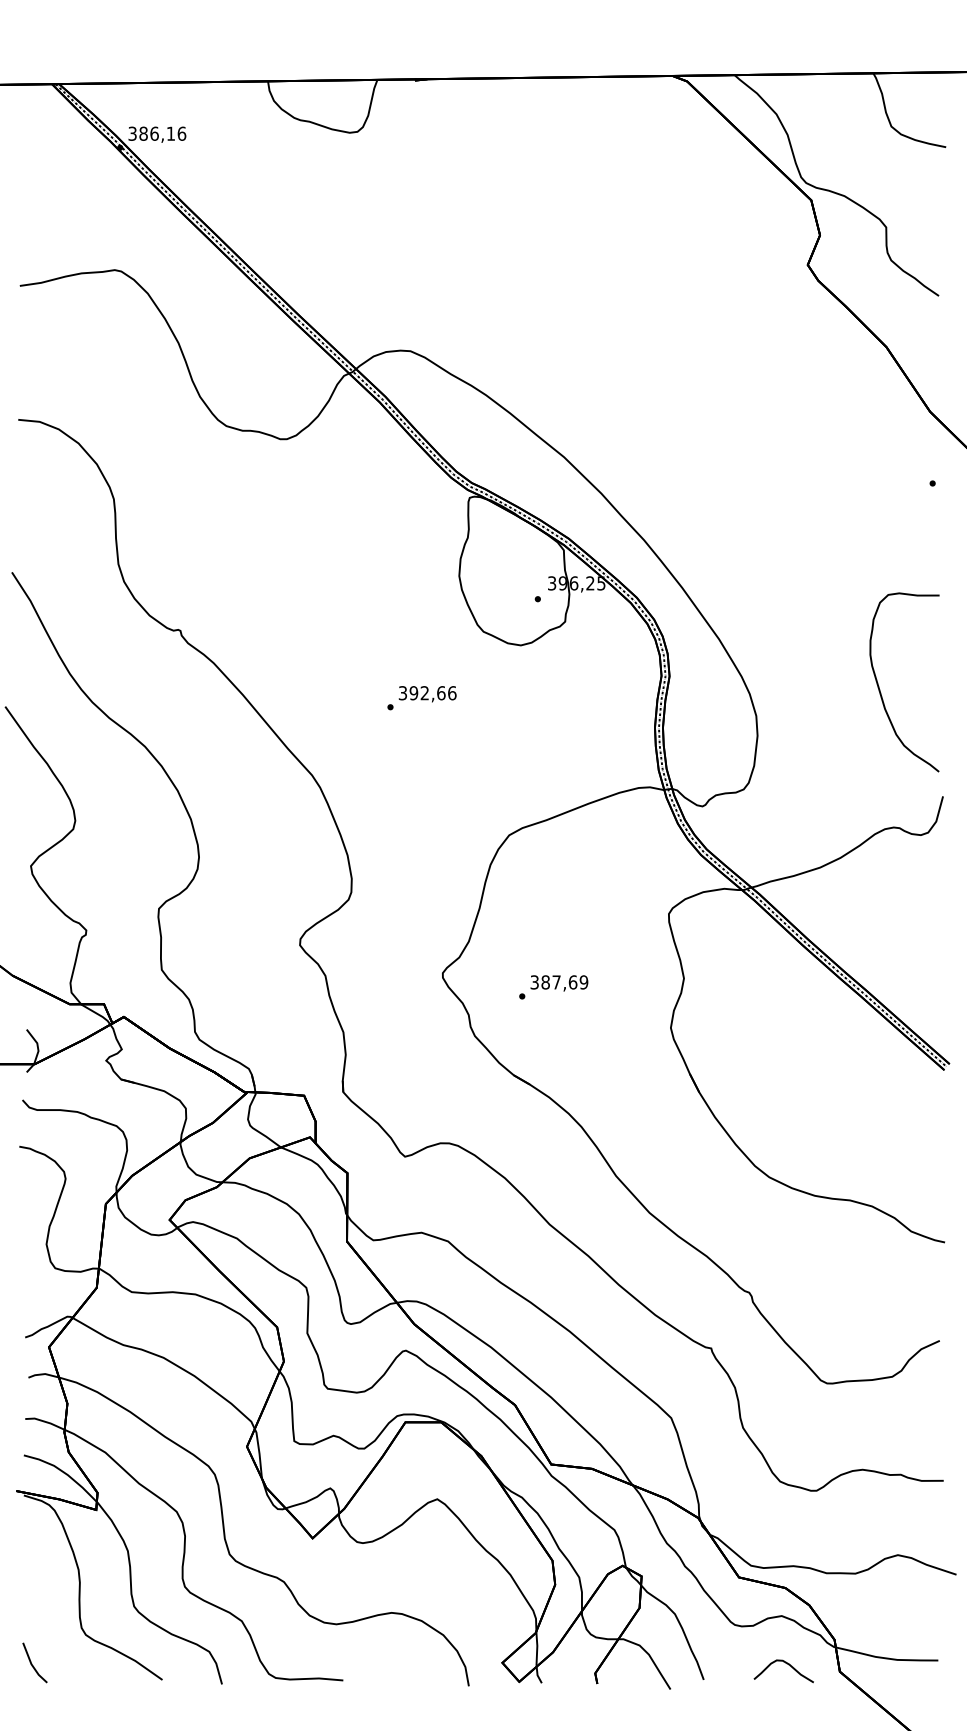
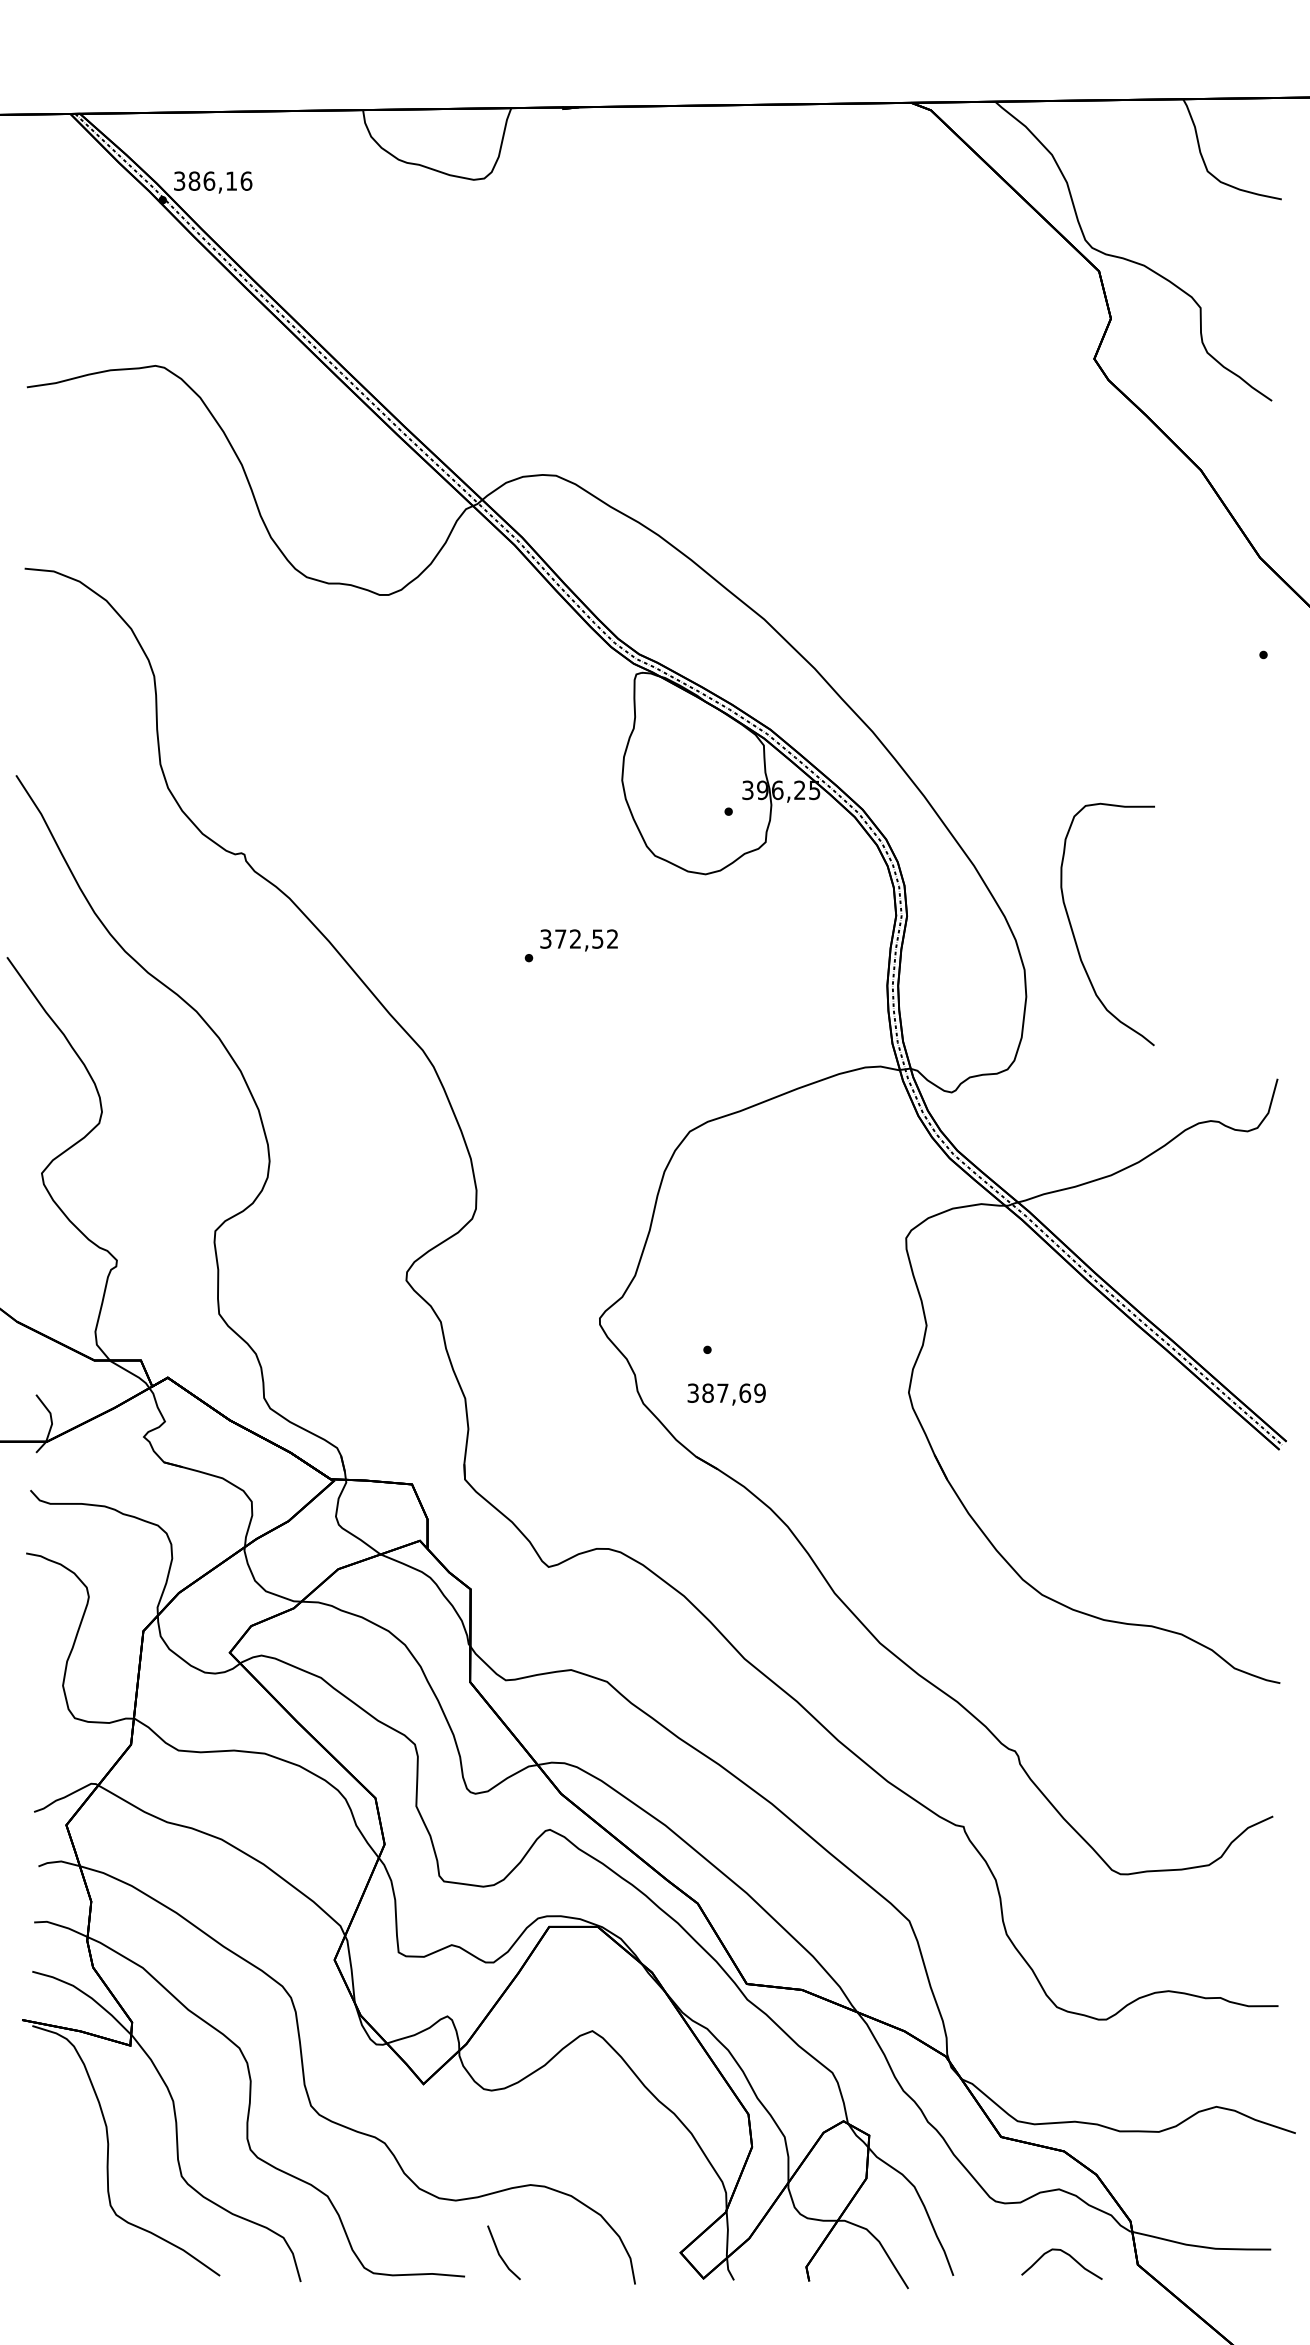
curve: (880, 689) -> (1074, 934), moved
text: (432, 693) -> (585, 939), 392,66 -> 372,52
text: (559, 983) -> (726, 1394), moved
line: (32, 1663) -> (500, 2253), moved

